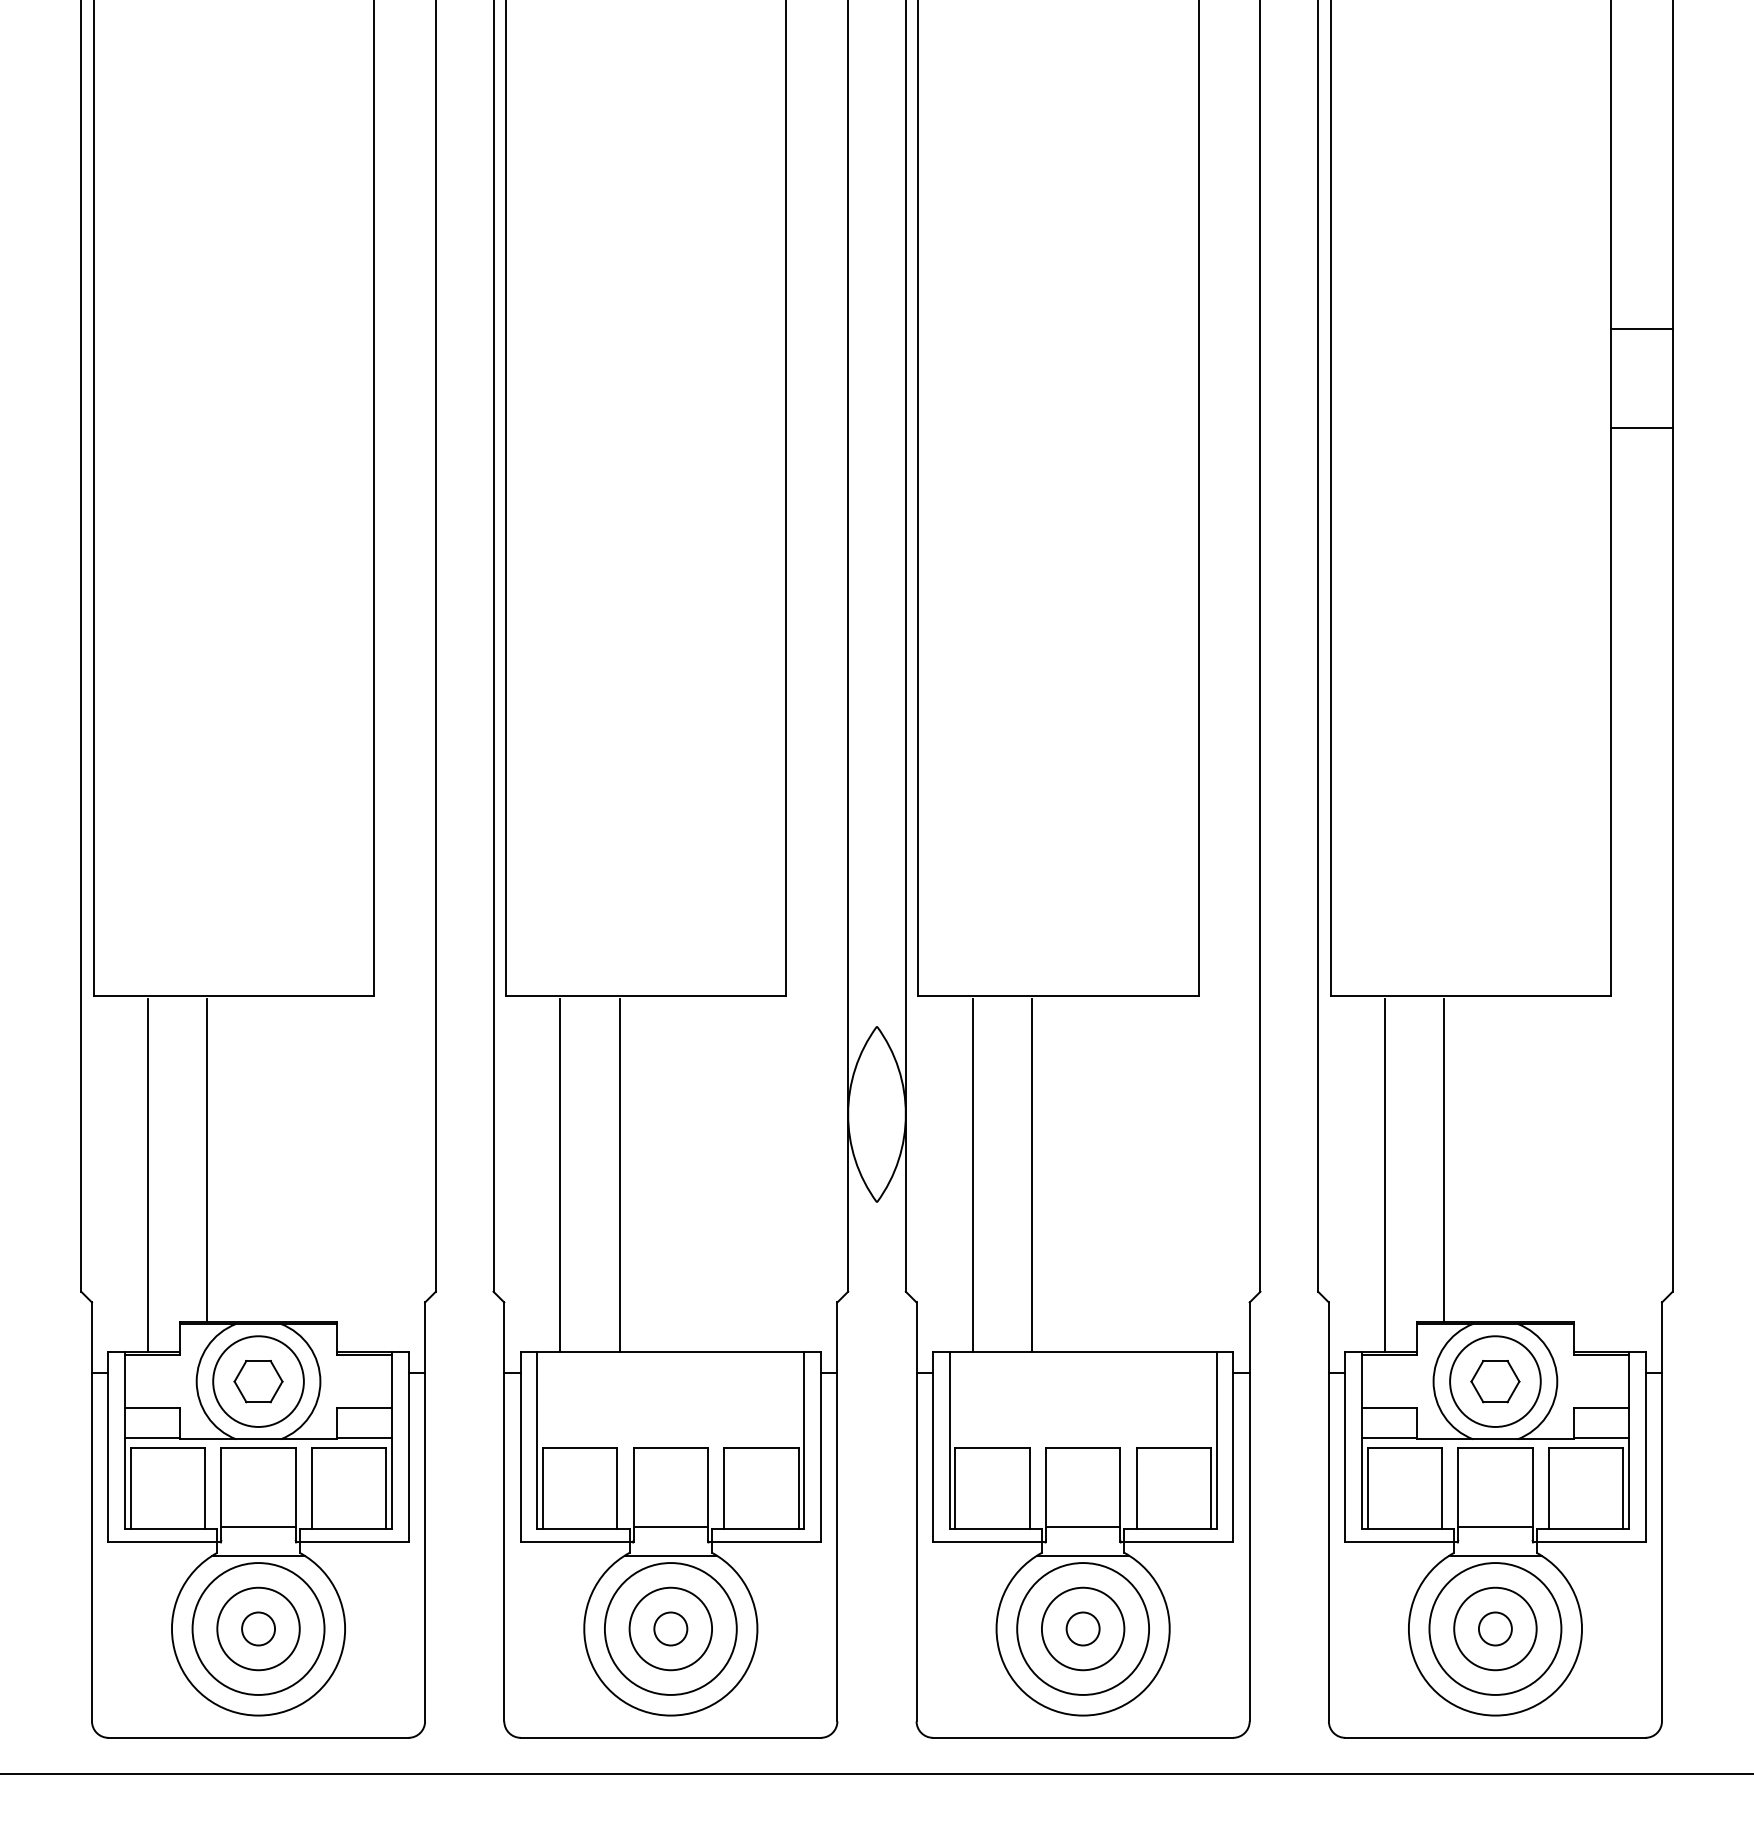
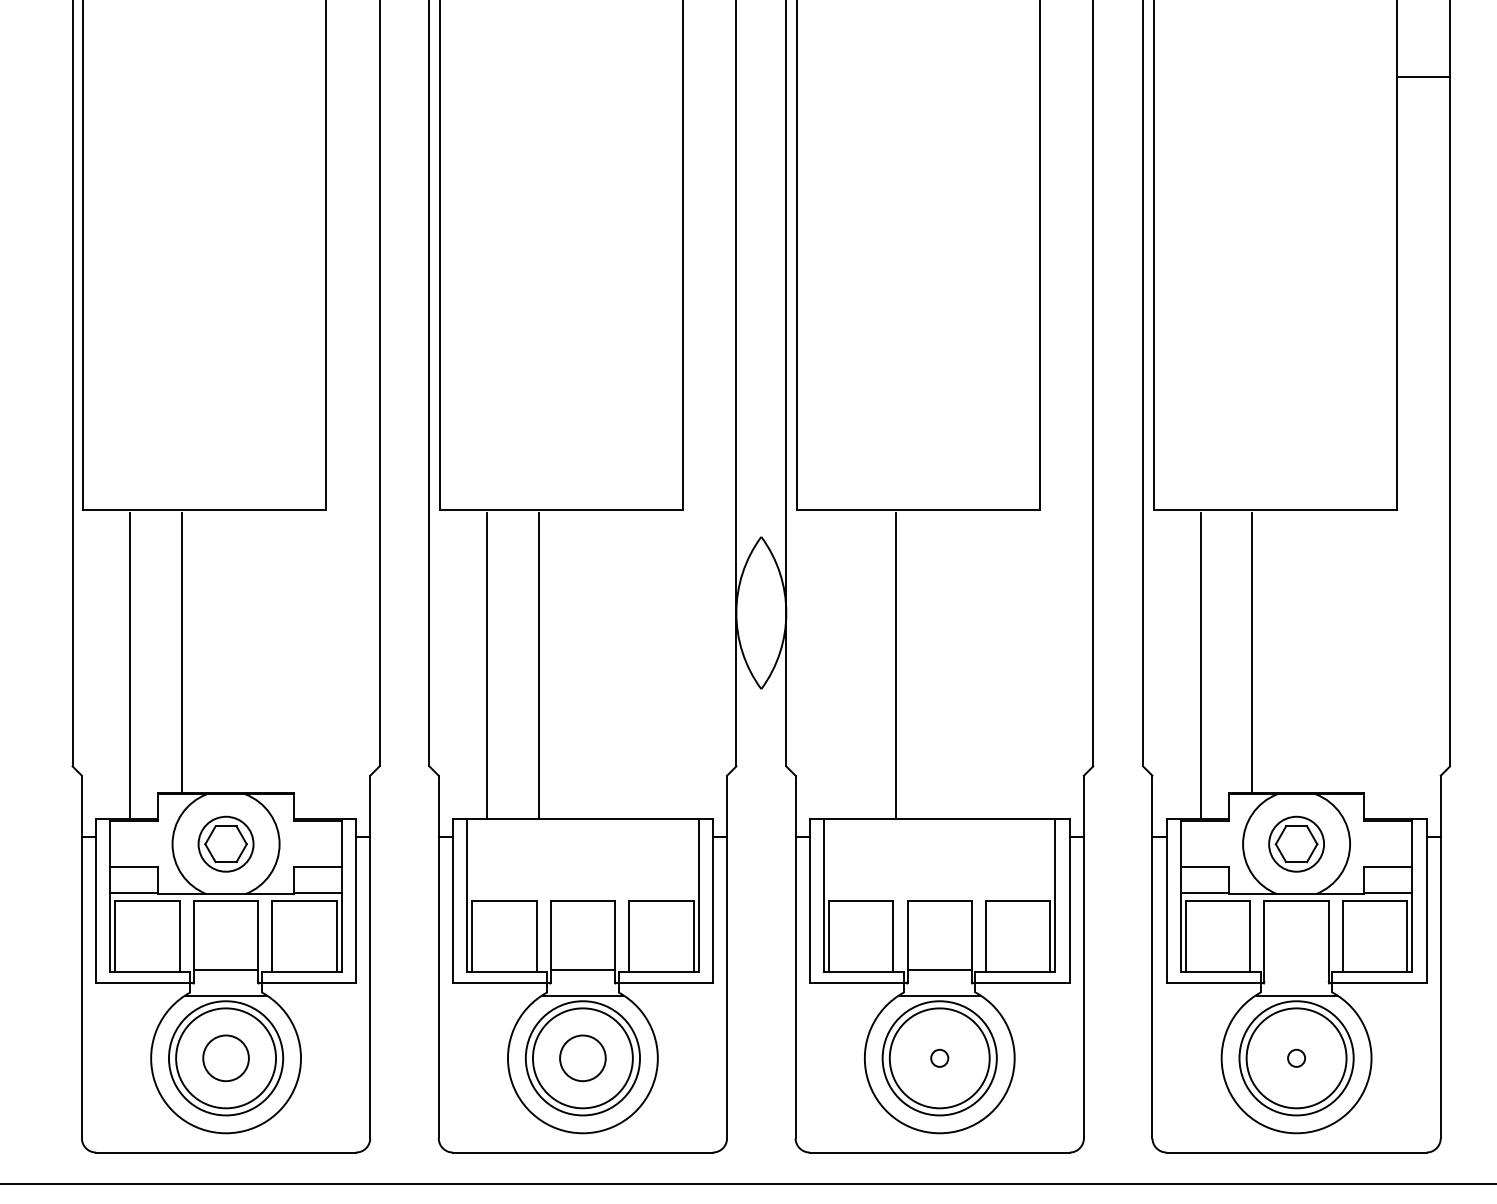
line: (1641, 427) -> (1423, 77), moved
line: (972, 1175) -> (843, 665), removed
circle: (258, 1381) -> (226, 844), size x0.7
circle: (1495, 1381) -> (1296, 844), size x0.7
line: (1495, 1526) -> (1296, 969), removed
circle: (258, 1628) -> (226, 1057), size x1.4
circle: (258, 1628) -> (226, 1057), size x1.6
circle: (670, 1628) -> (582, 1057), size x1.4
circle: (670, 1628) -> (582, 1057), size x1.6
circle: (1082, 1628) -> (939, 1057), size x0.6
circle: (1082, 1628) -> (939, 1057), size x1.4
circle: (1494, 1628) -> (1295, 1057), size x0.6
circle: (1495, 1628) -> (1296, 1057), size x1.4

